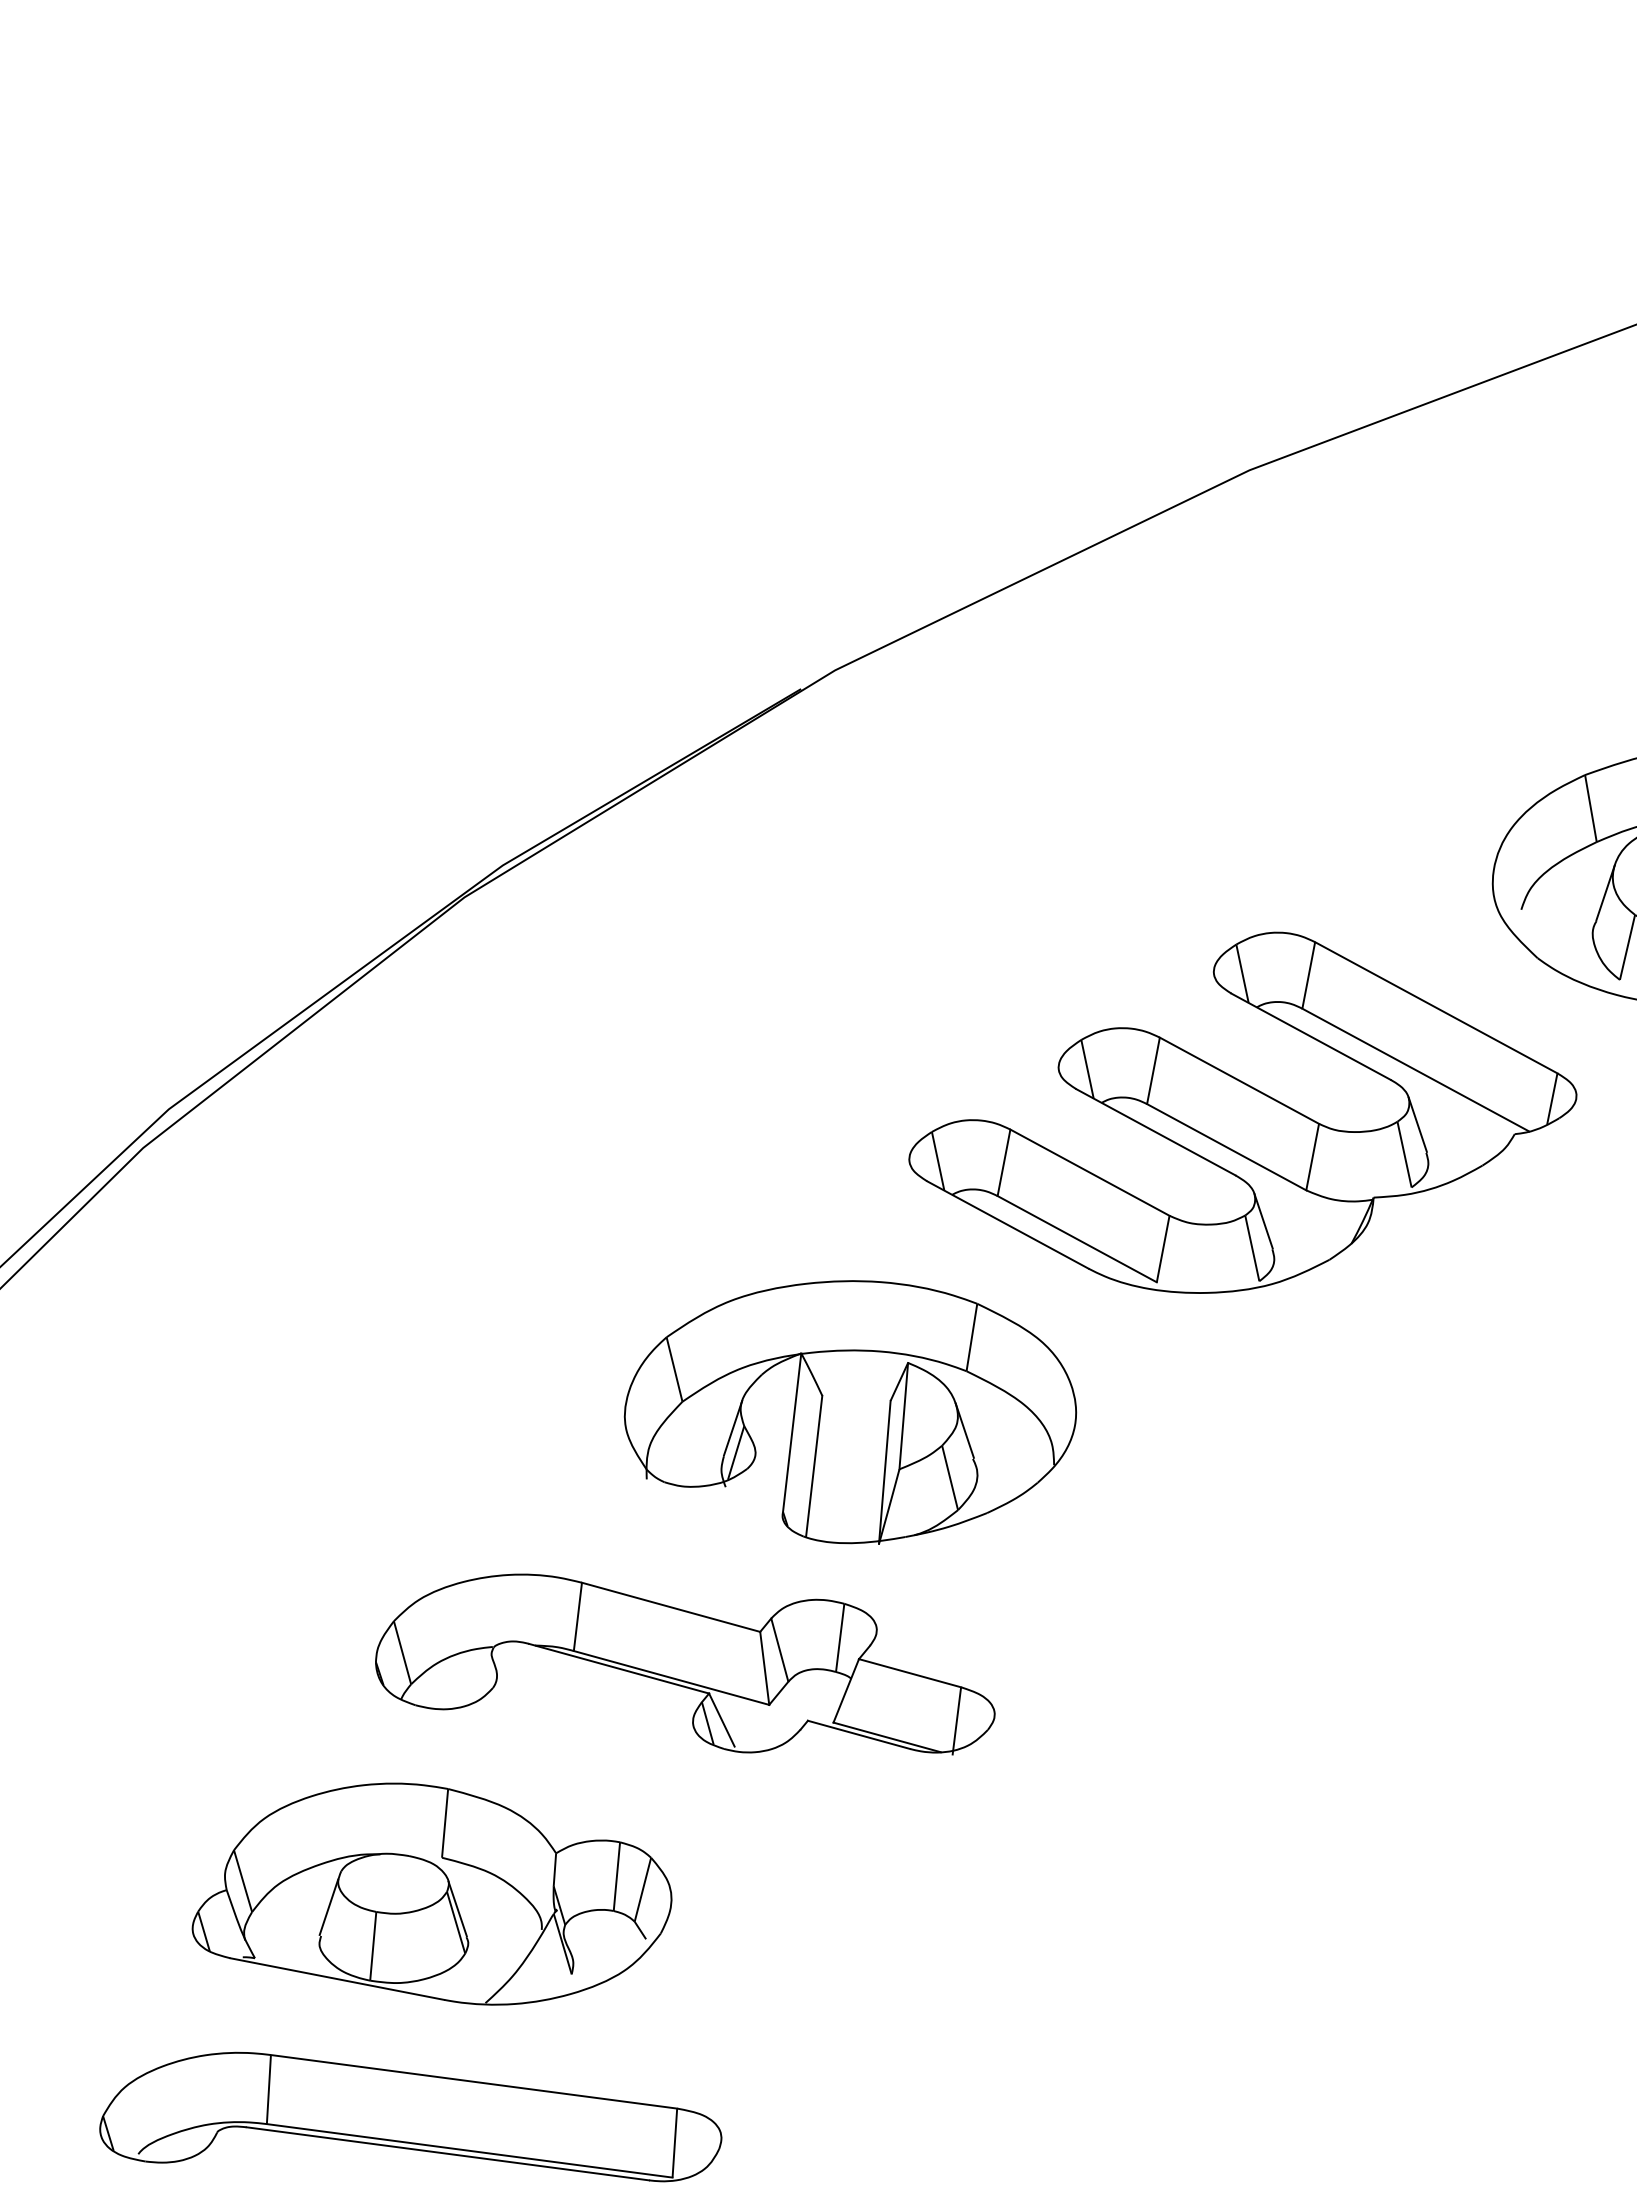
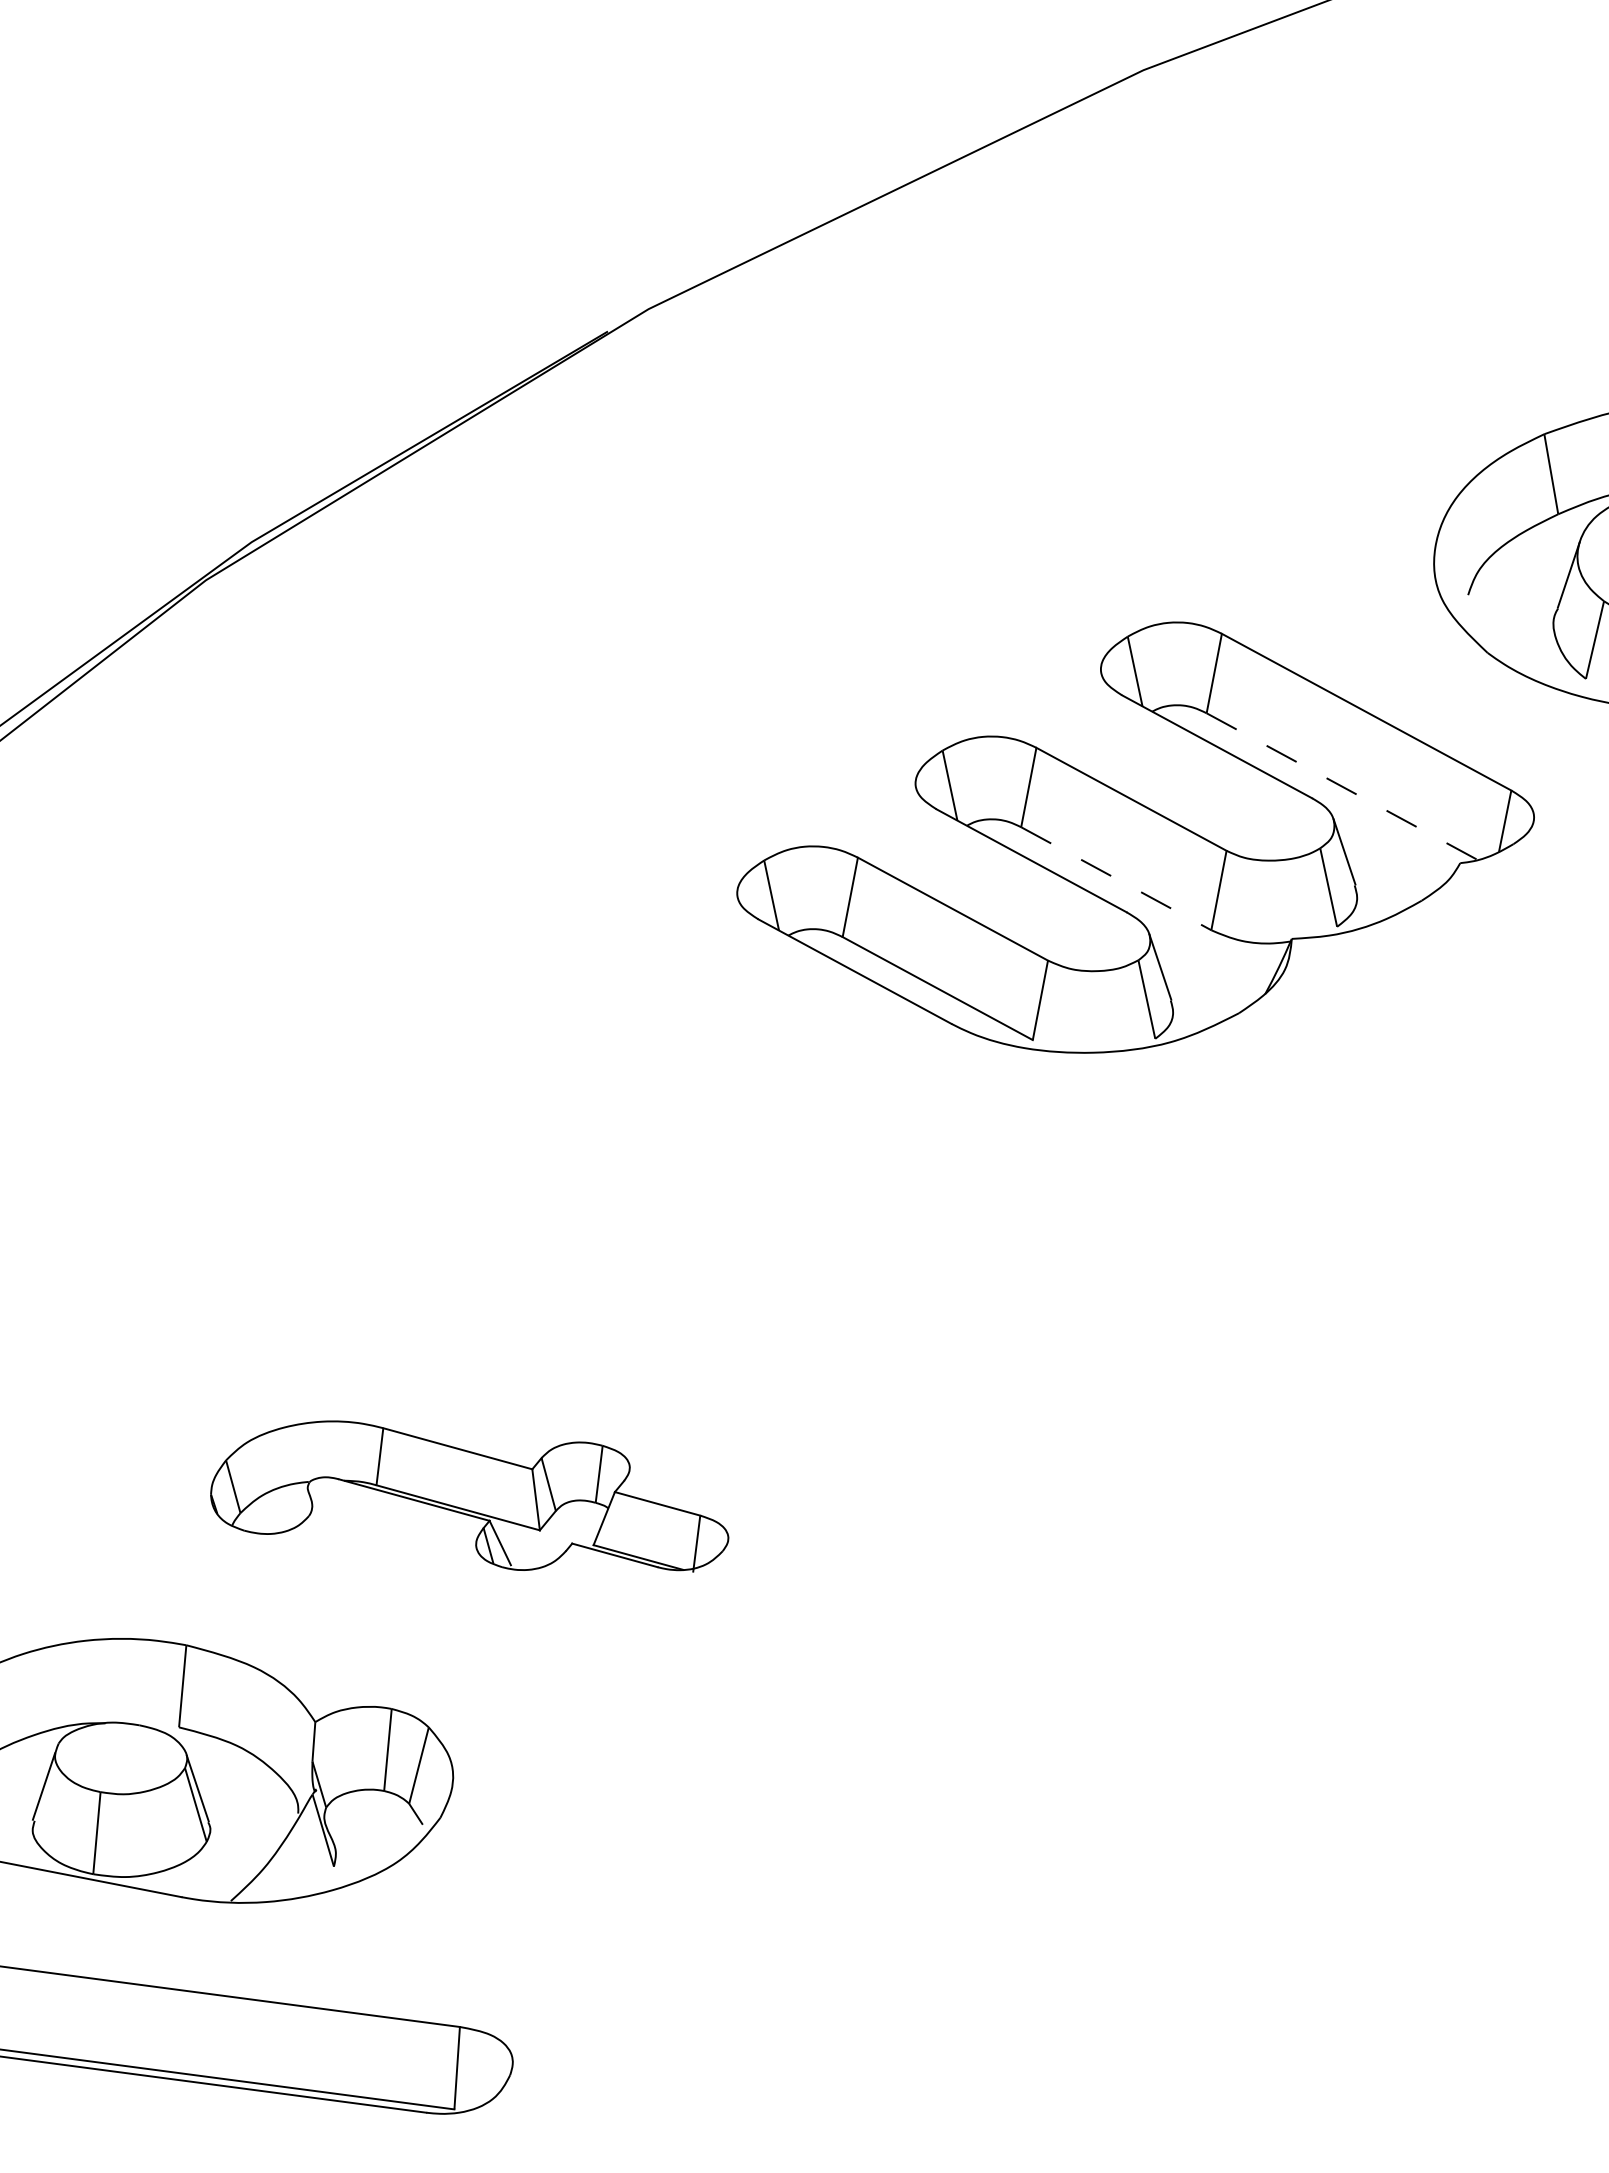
line: (1415, 1070) -> (1341, 787), solid -> dashed
line: (1226, 1147) -> (1116, 879), solid -> dashed
part: (850, 1412) -> (666, 1195), removed
part: (685, 1664) -> (469, 1496), size x0.7

